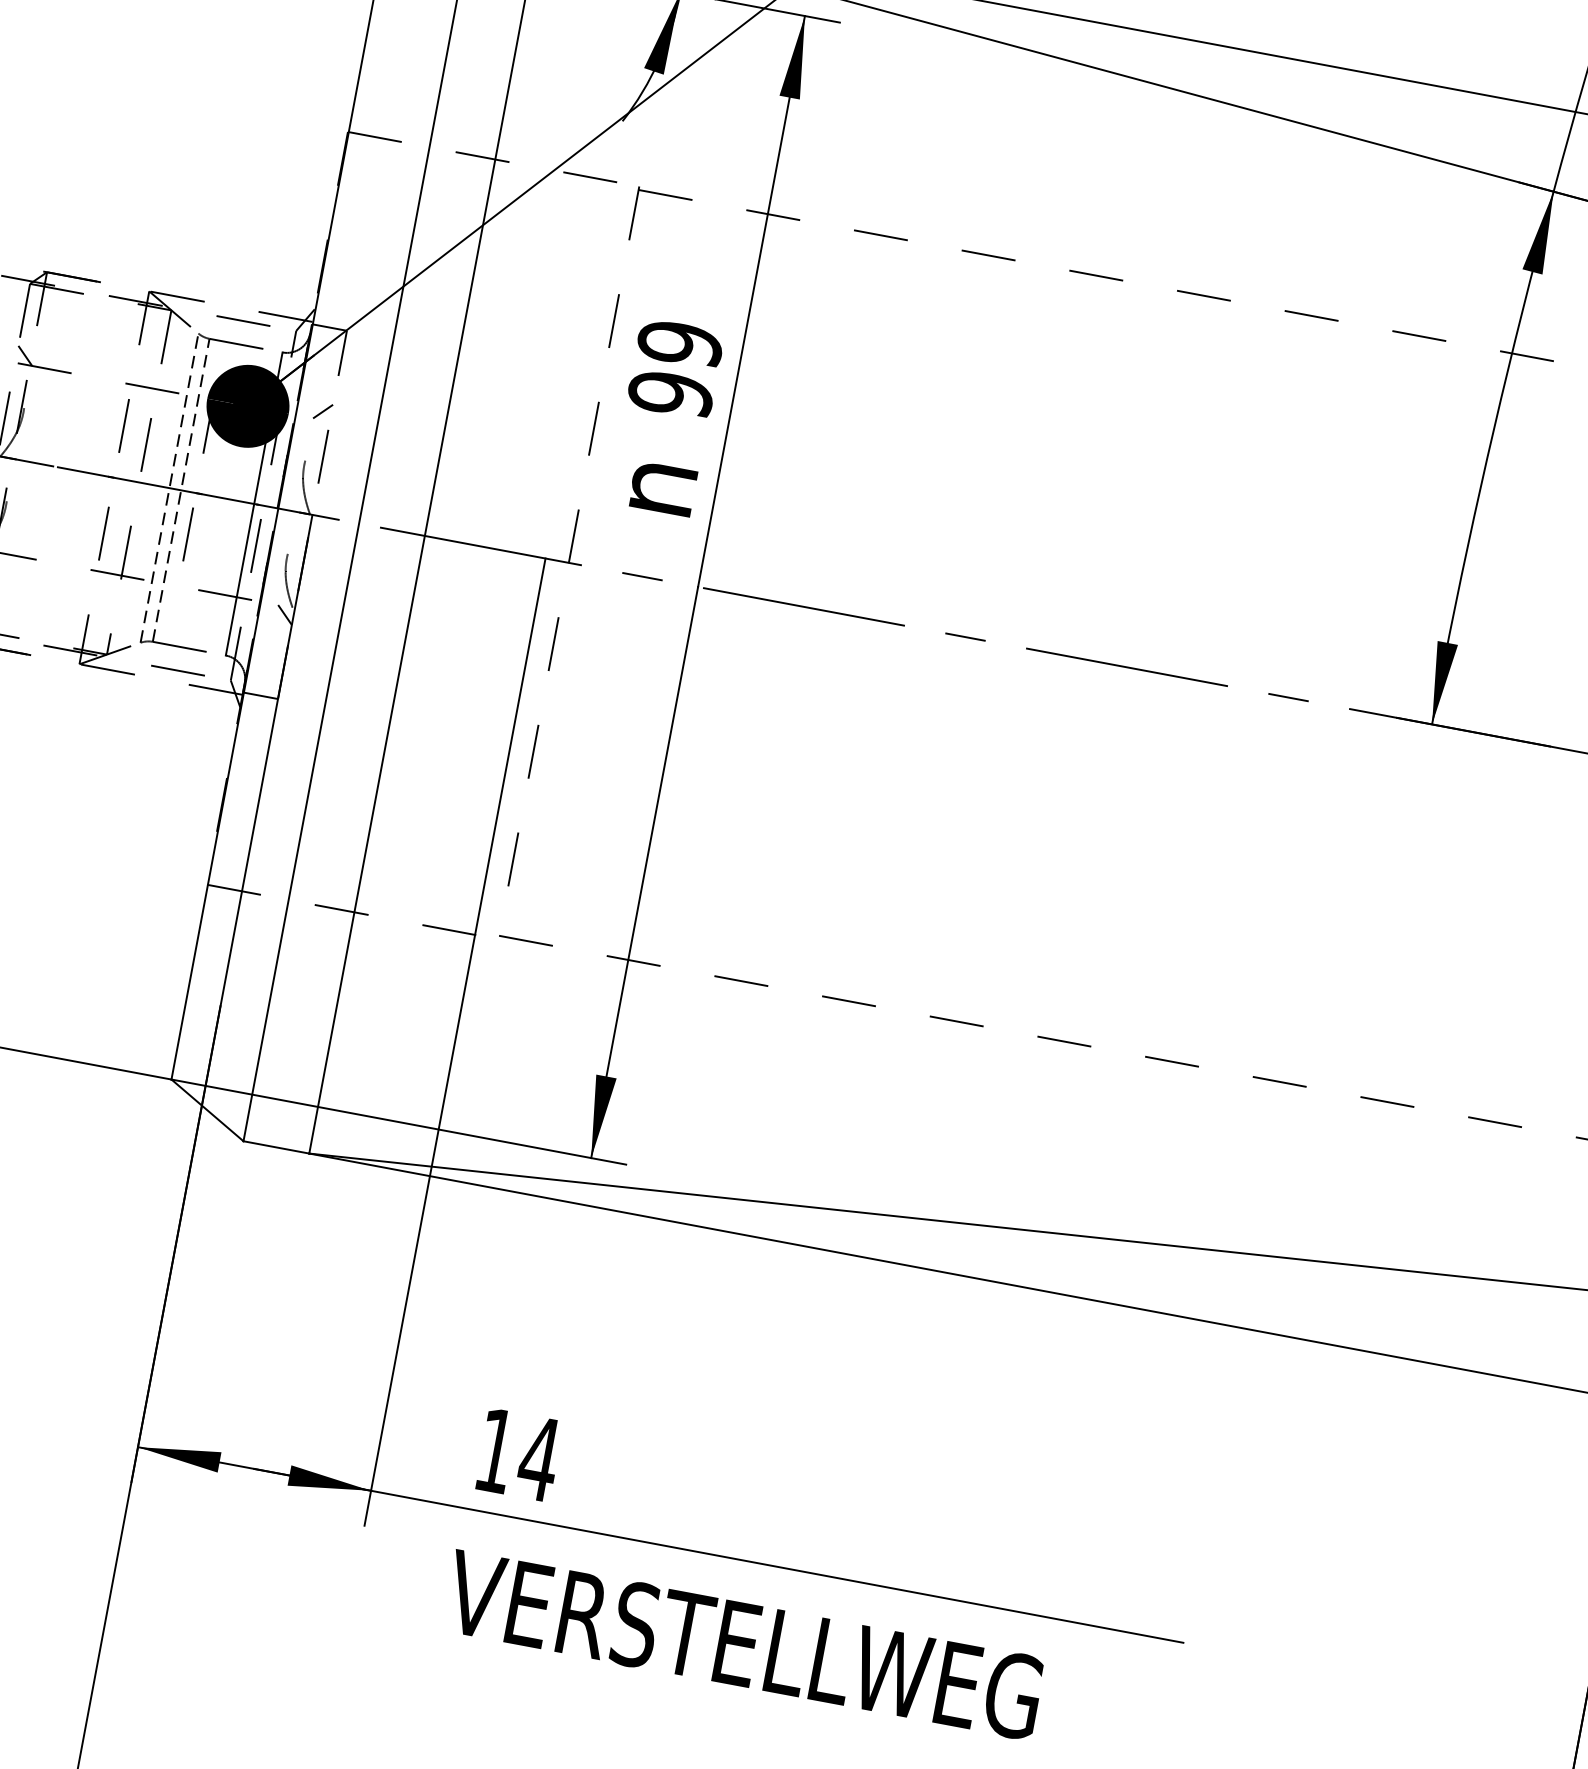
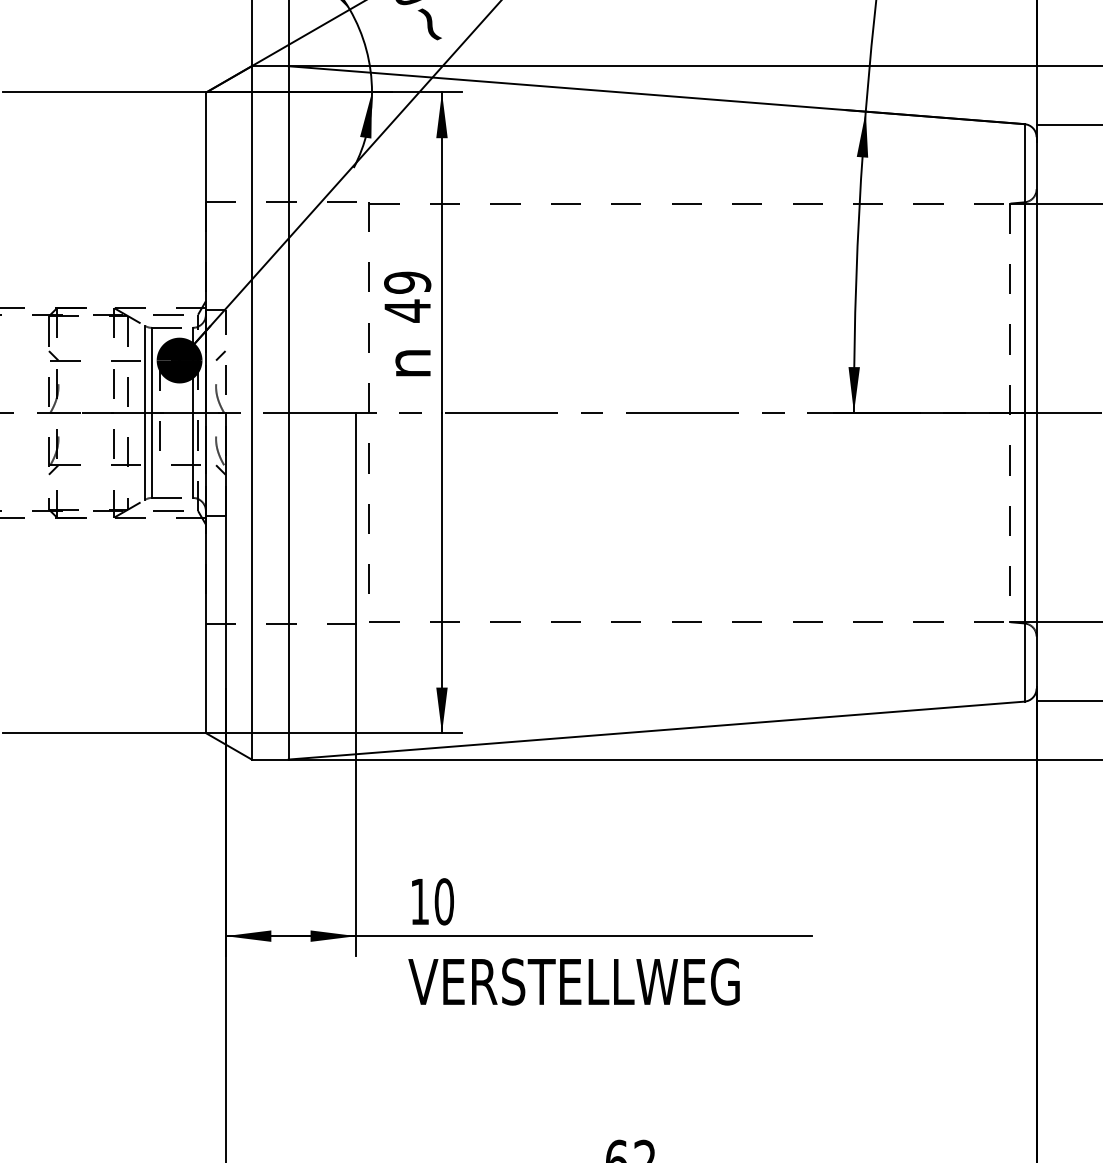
text: (670, 393) -> (407, 310), 99 -> 49
line: (169, 487) -> (145, 412), dashed -> solid
line: (180, 489) -> (151, 412), dashed -> solid
text: (539, 1458) -> (444, 901), 14 -> 10

